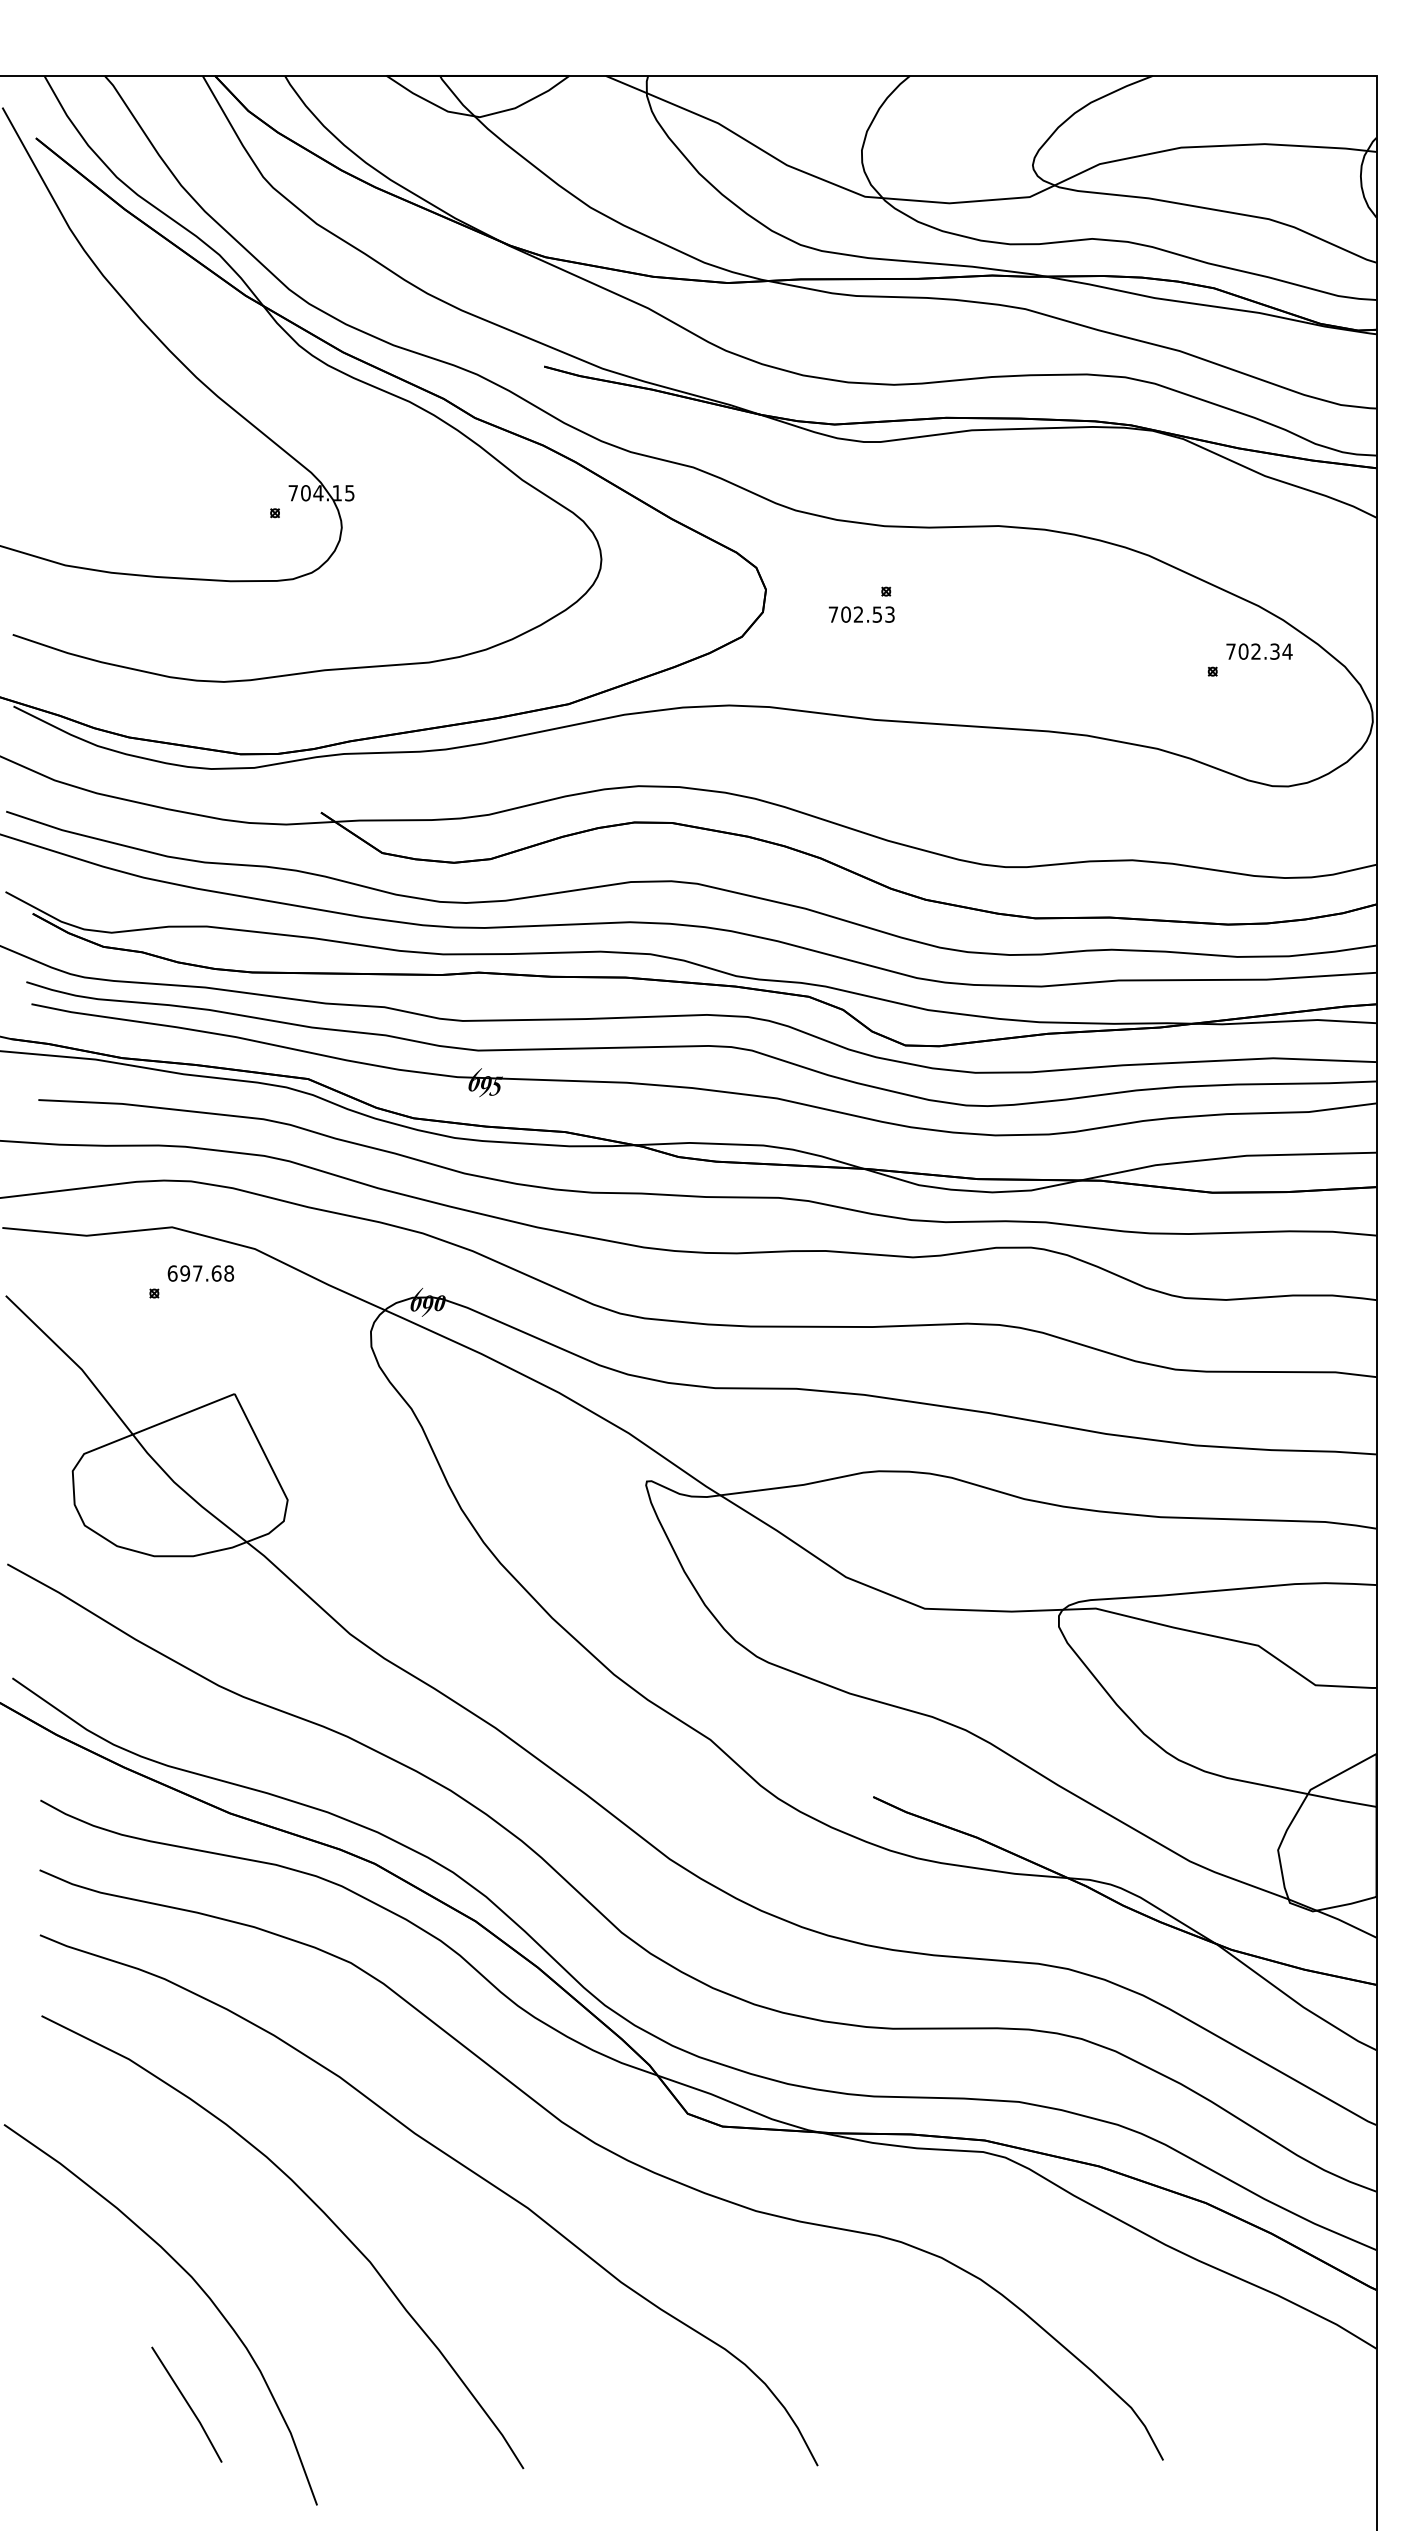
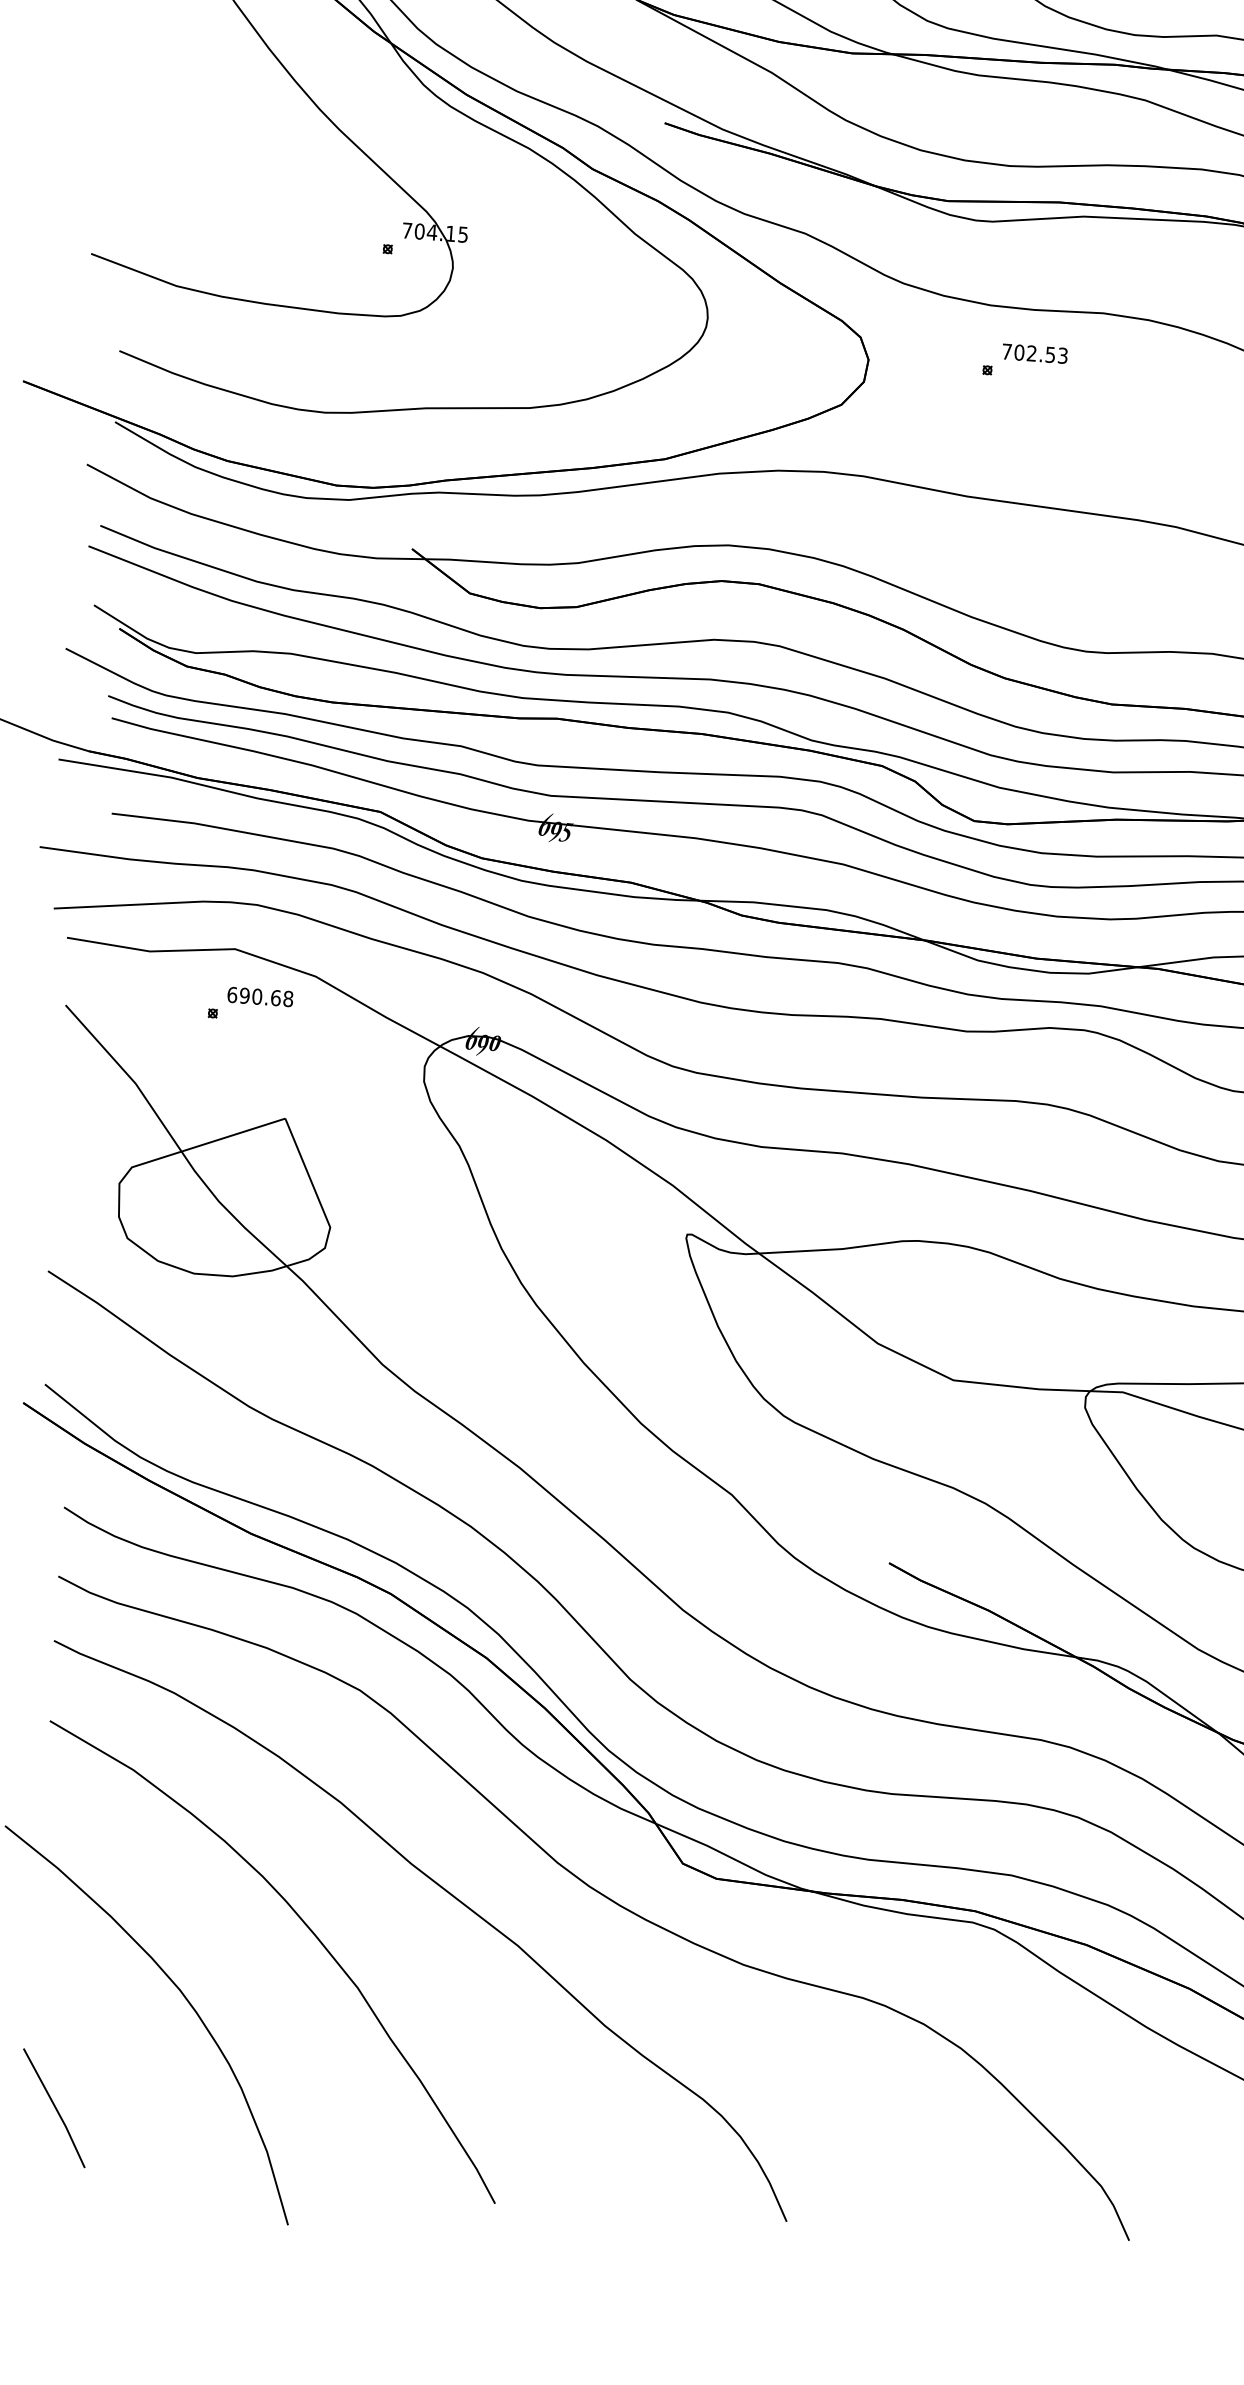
text: (861, 614) -> (1034, 353), moved
text: (197, 1273) -> (257, 996), 697.68 -> 690.68
line: (186, 2403) -> (53, 2106), moved

